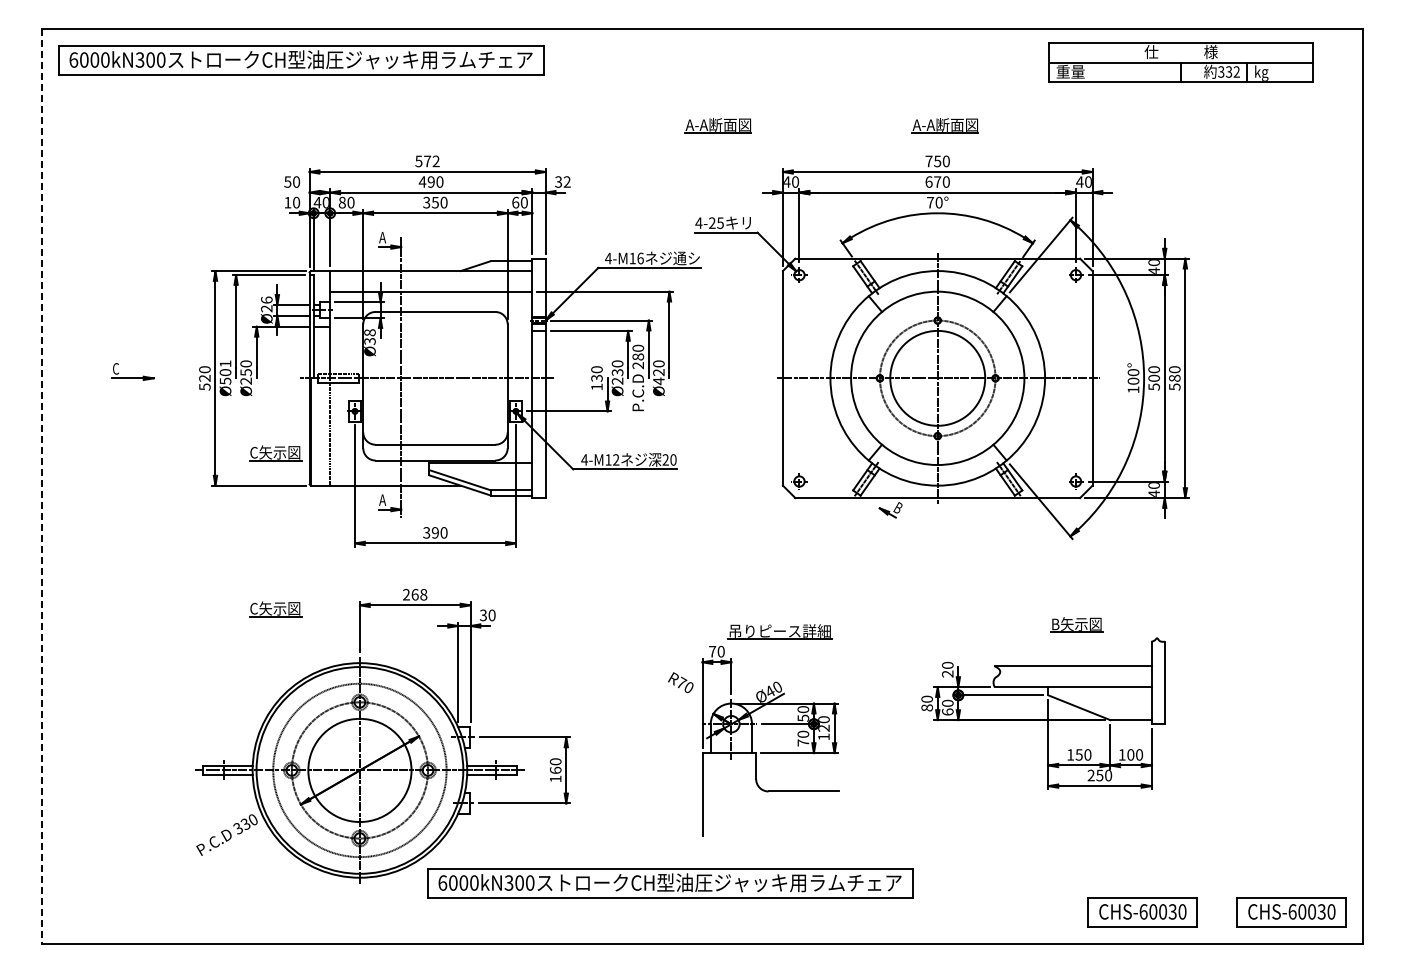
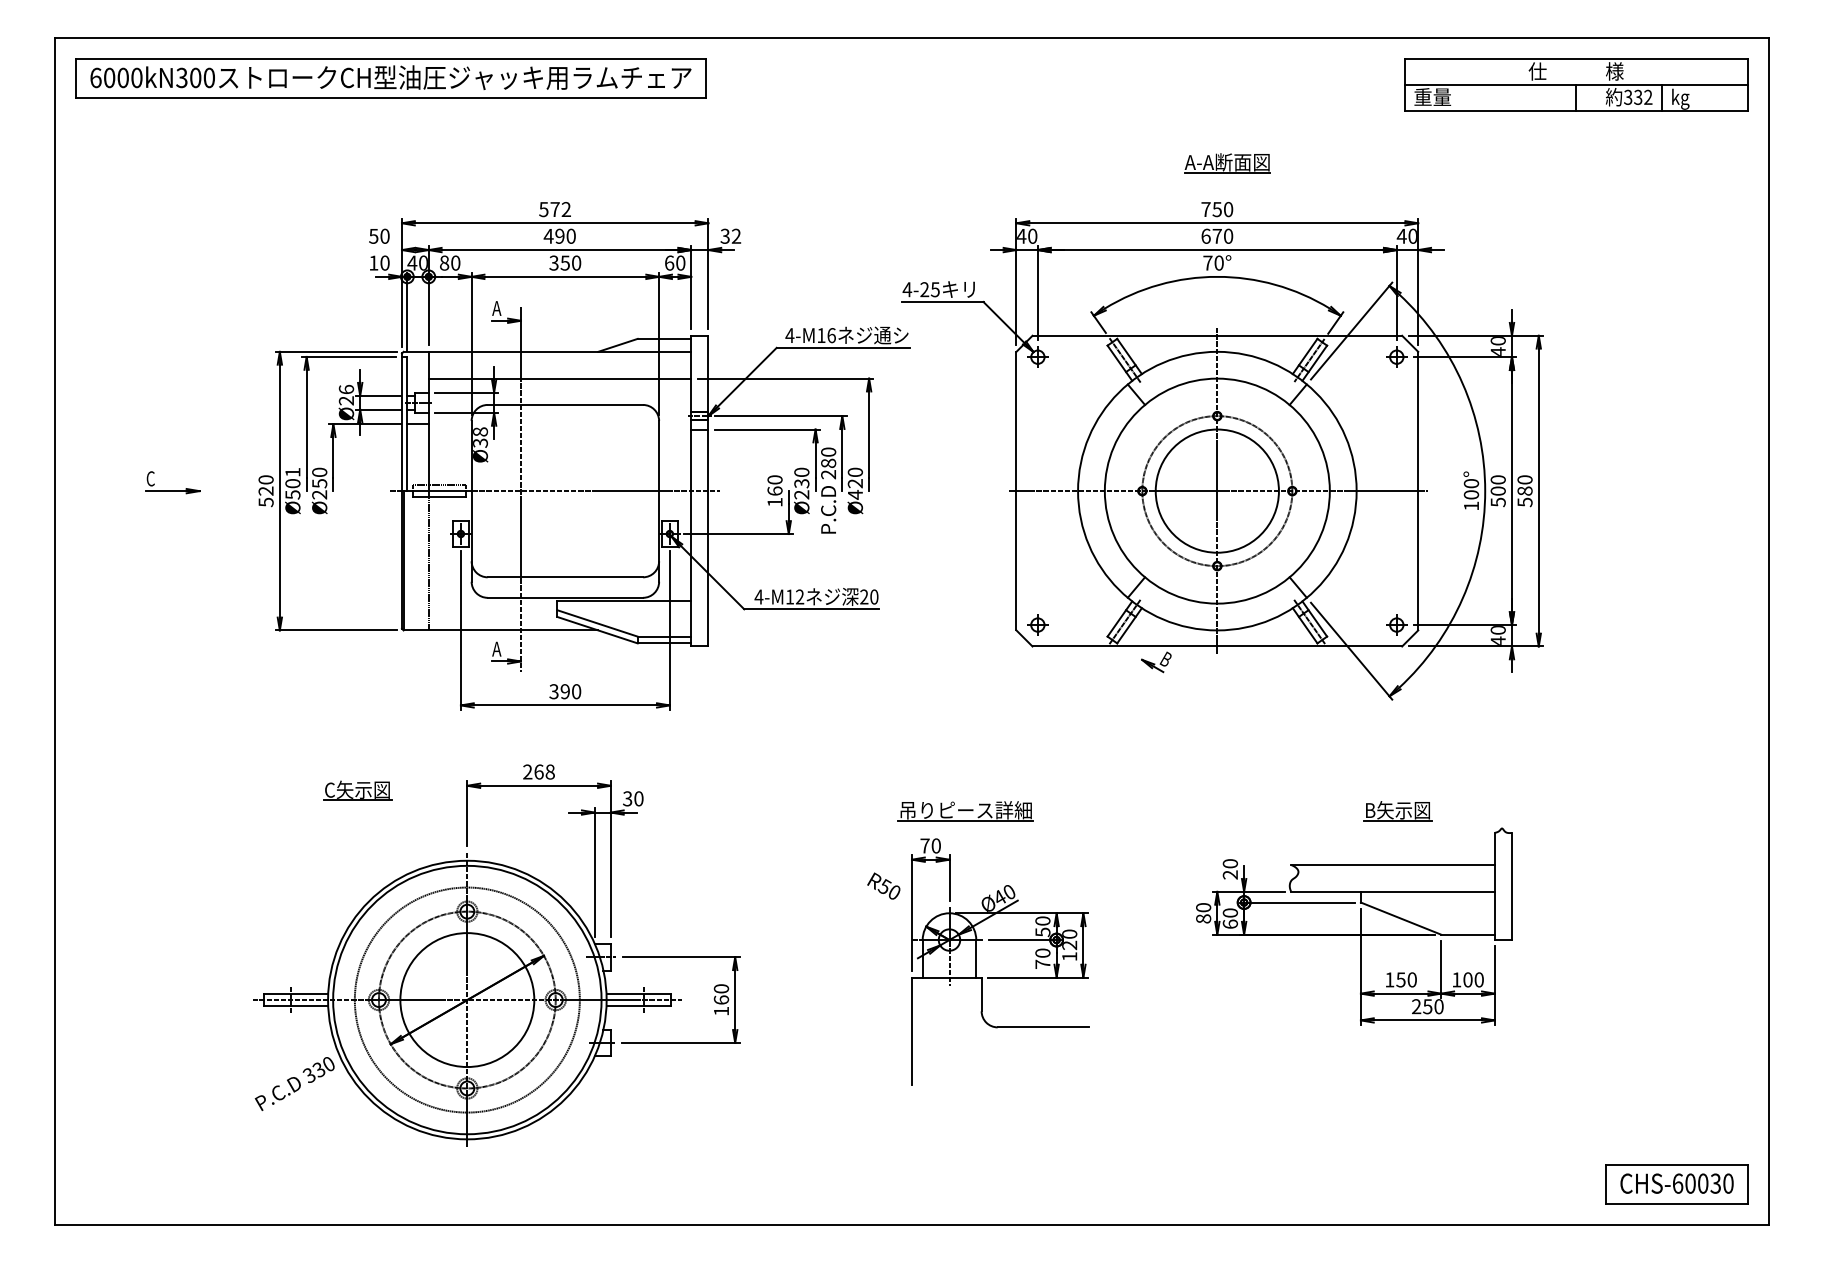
part: (1180, 62) -> (1575, 85), moved
part: (717, 125) -> (931, 162), removed
text: (596, 377) -> (774, 490), 130 -> 160
part: (275, 453) -> (357, 588), removed
line: (42, 486) -> (55, 631), dashed -> solid
part: (779, 631) -> (965, 810), moved
text: (681, 682) -> (884, 885), R70 -> R50
part: (670, 883) -> (870, 1146), removed
part: (1142, 912) -> (1483, 1184), removed

